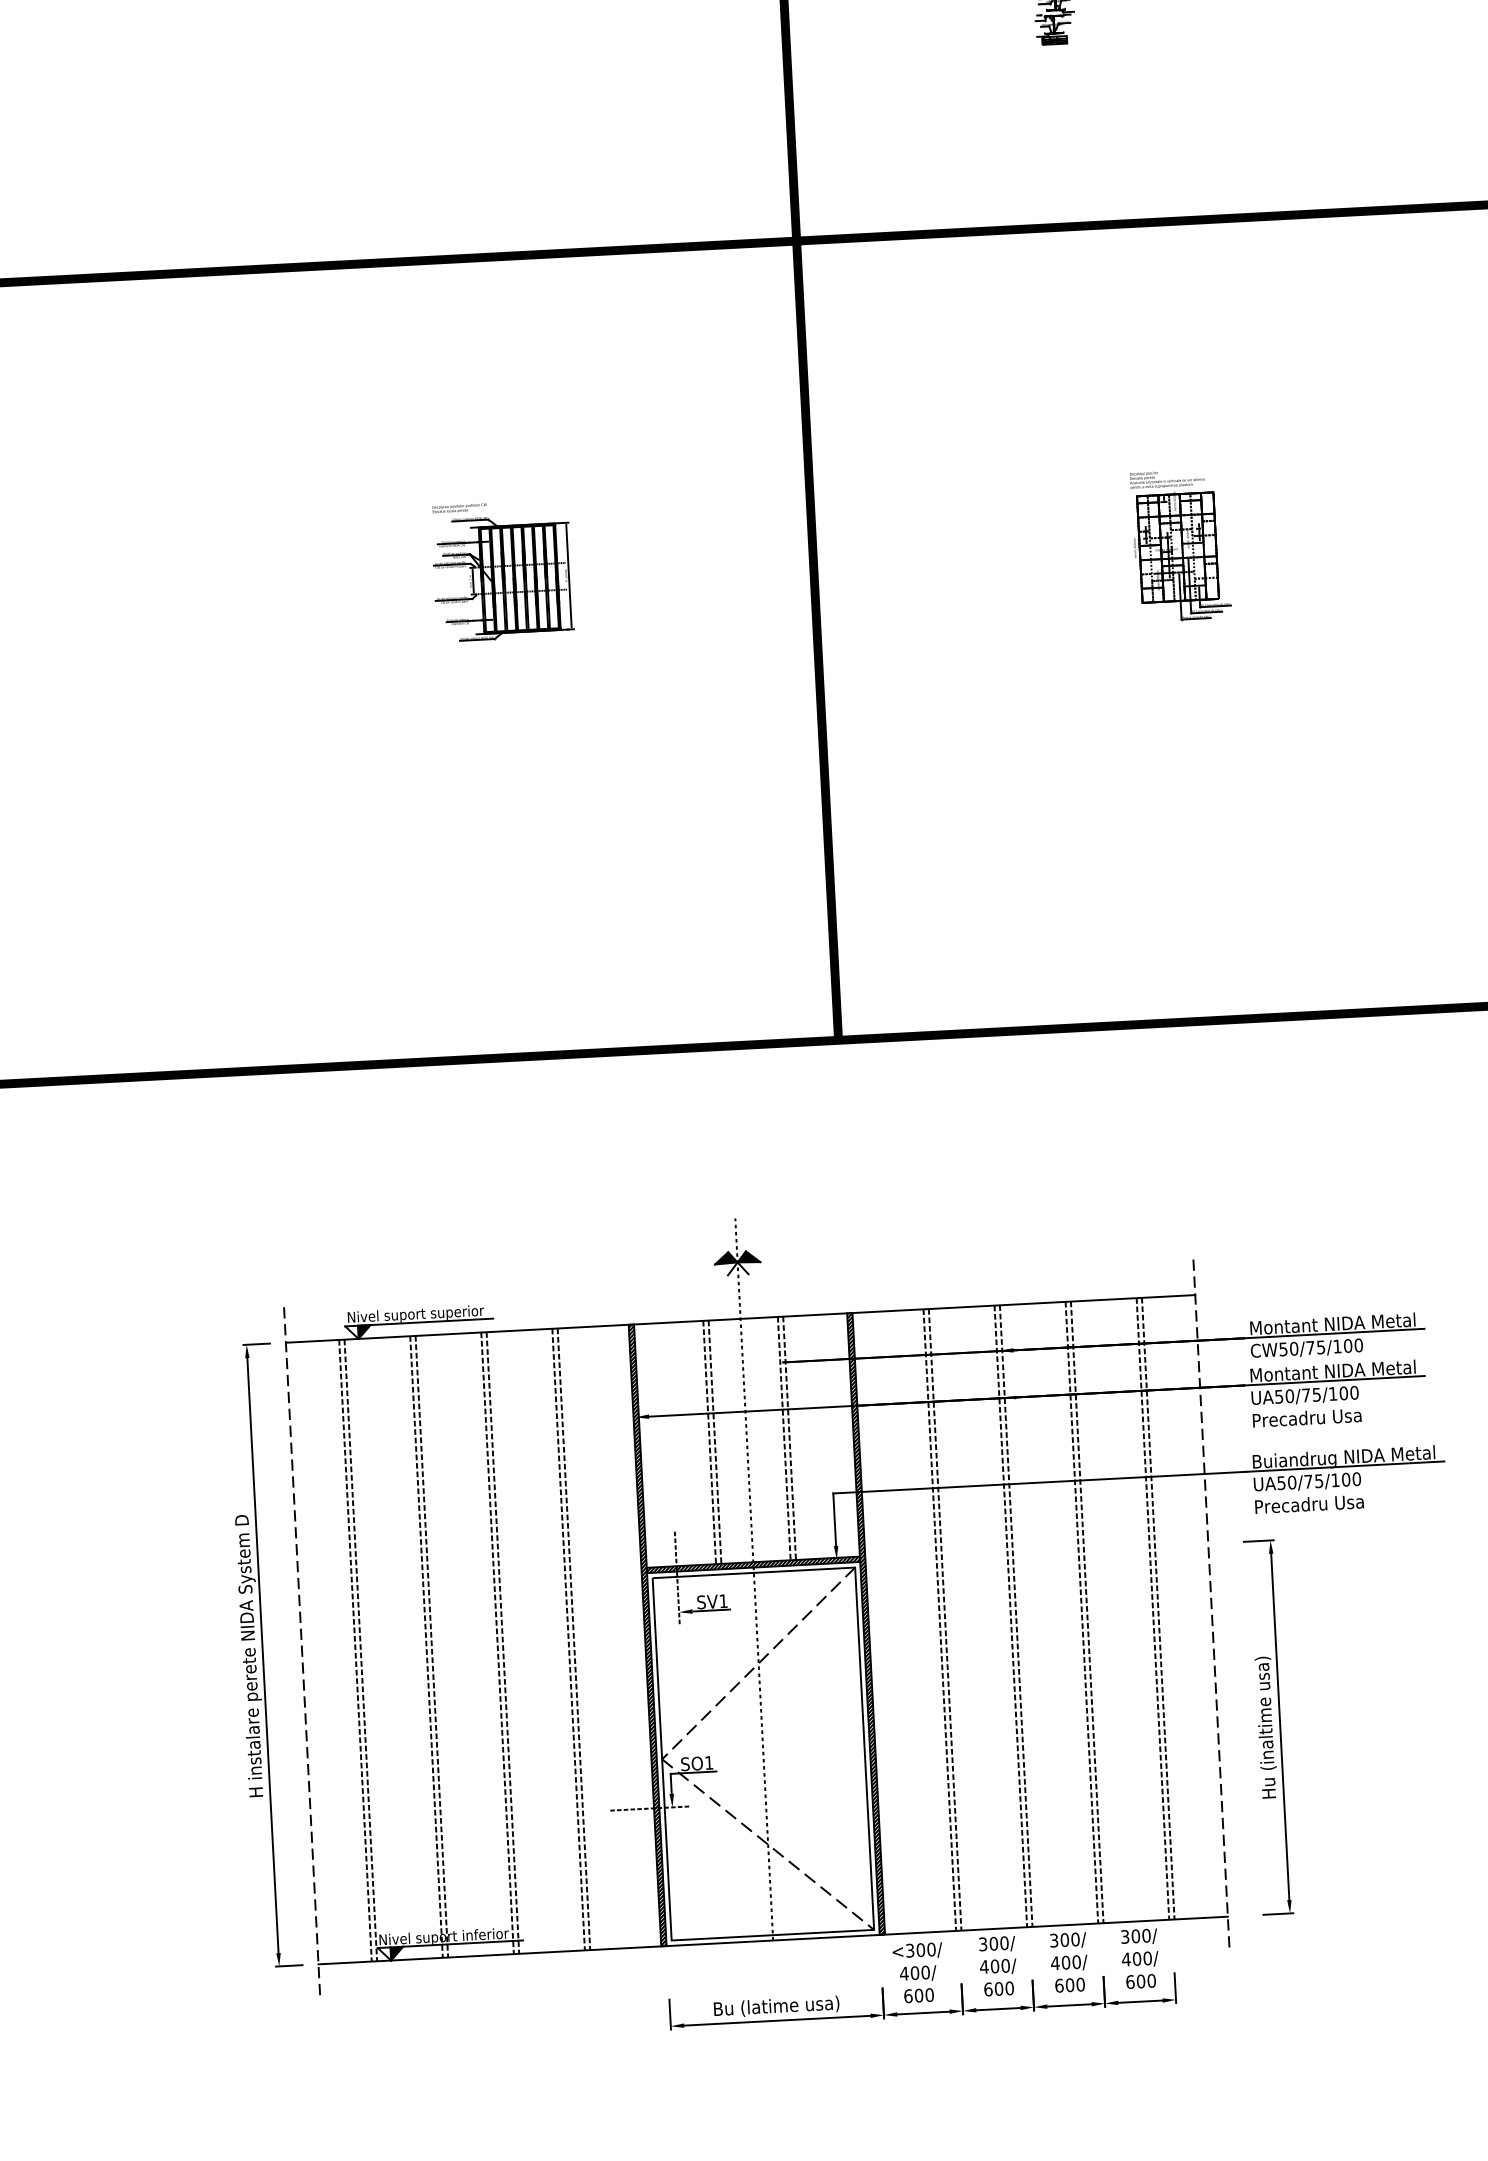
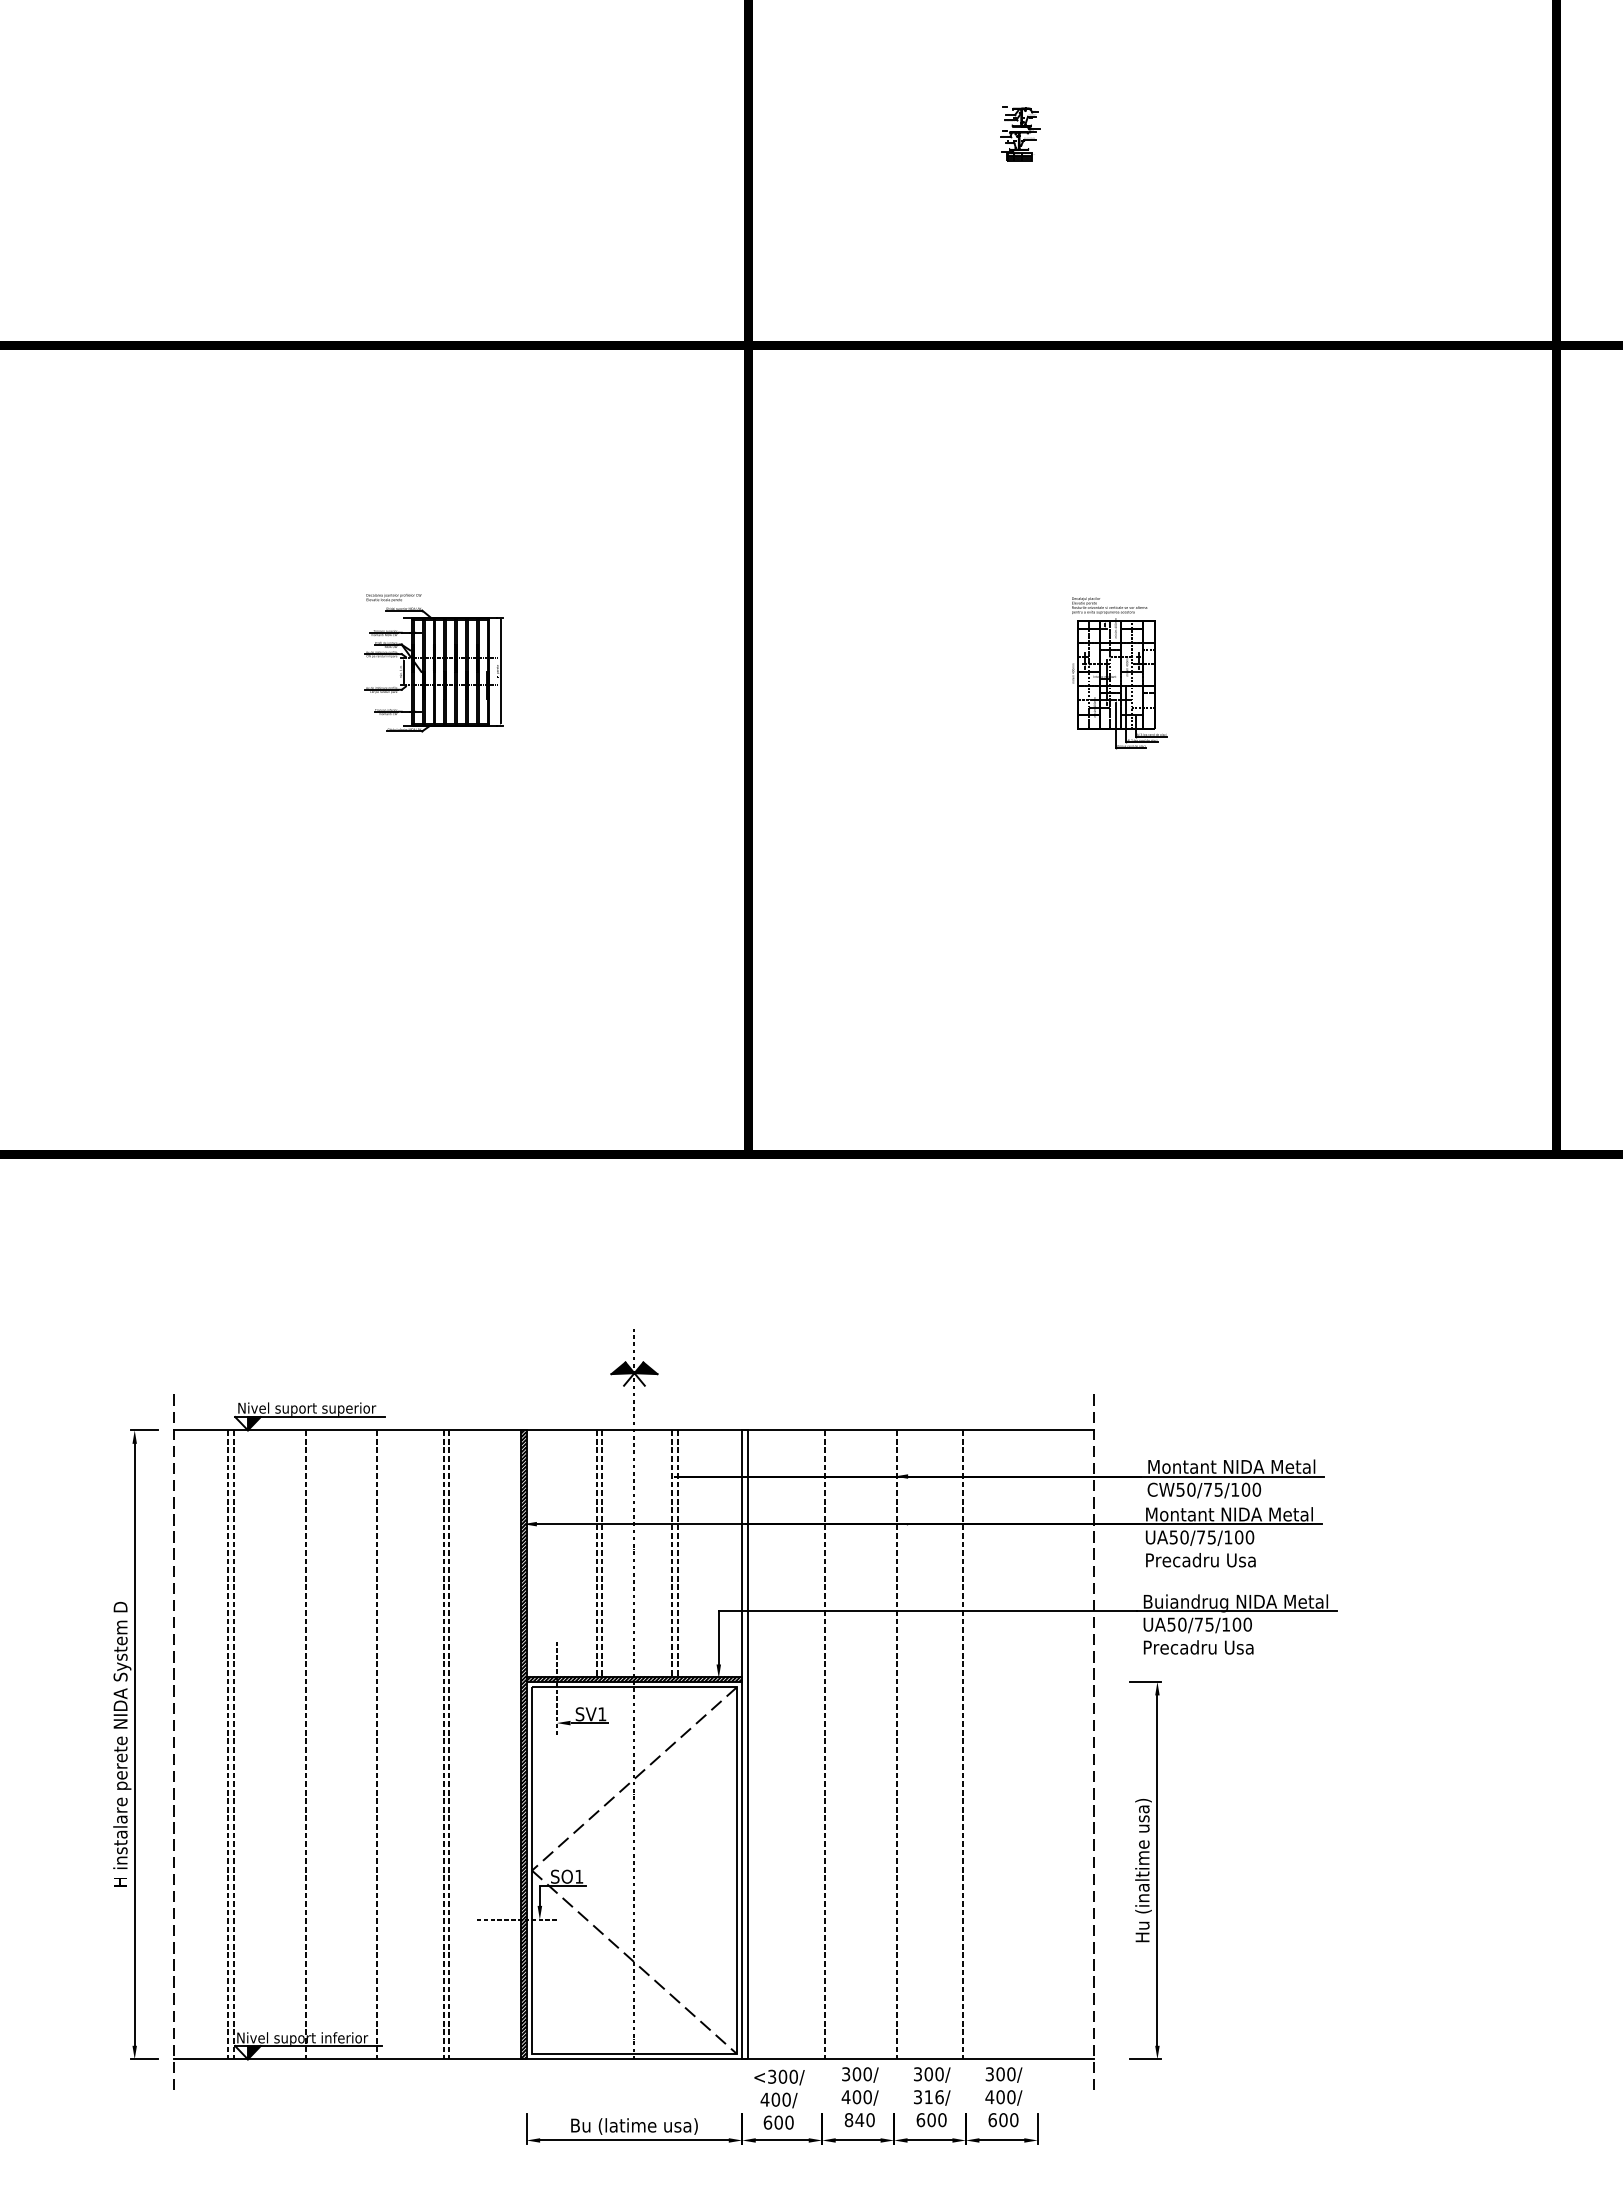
line: (1153, 1608) -> (1035, 1744), removed
line: (1158, 1608) -> (1040, 1744), removed
line: (1087, 1612) -> (968, 1744), removed
line: (1010, 1616) -> (891, 1744), removed
line: (939, 1619) -> (819, 1744), removed
hatch: (865, 1623) -> (744, 1744), removed
line: (497, 1642) -> (372, 1744), removed
line: (426, 1646) -> (300, 1744), removed
text: (1065, 1963) -> (928, 2097), 400/ -> 316/
text: (993, 1989) -> (854, 2120), 600 -> 840

